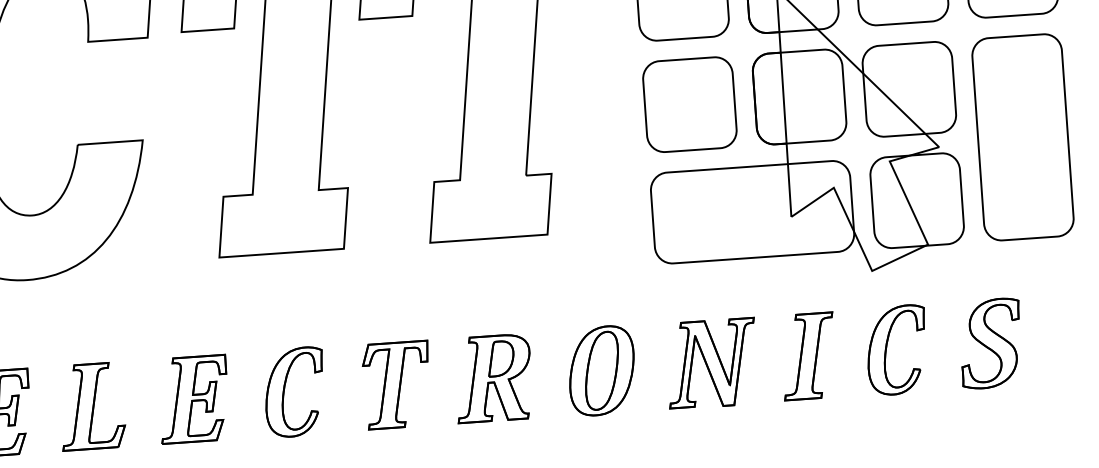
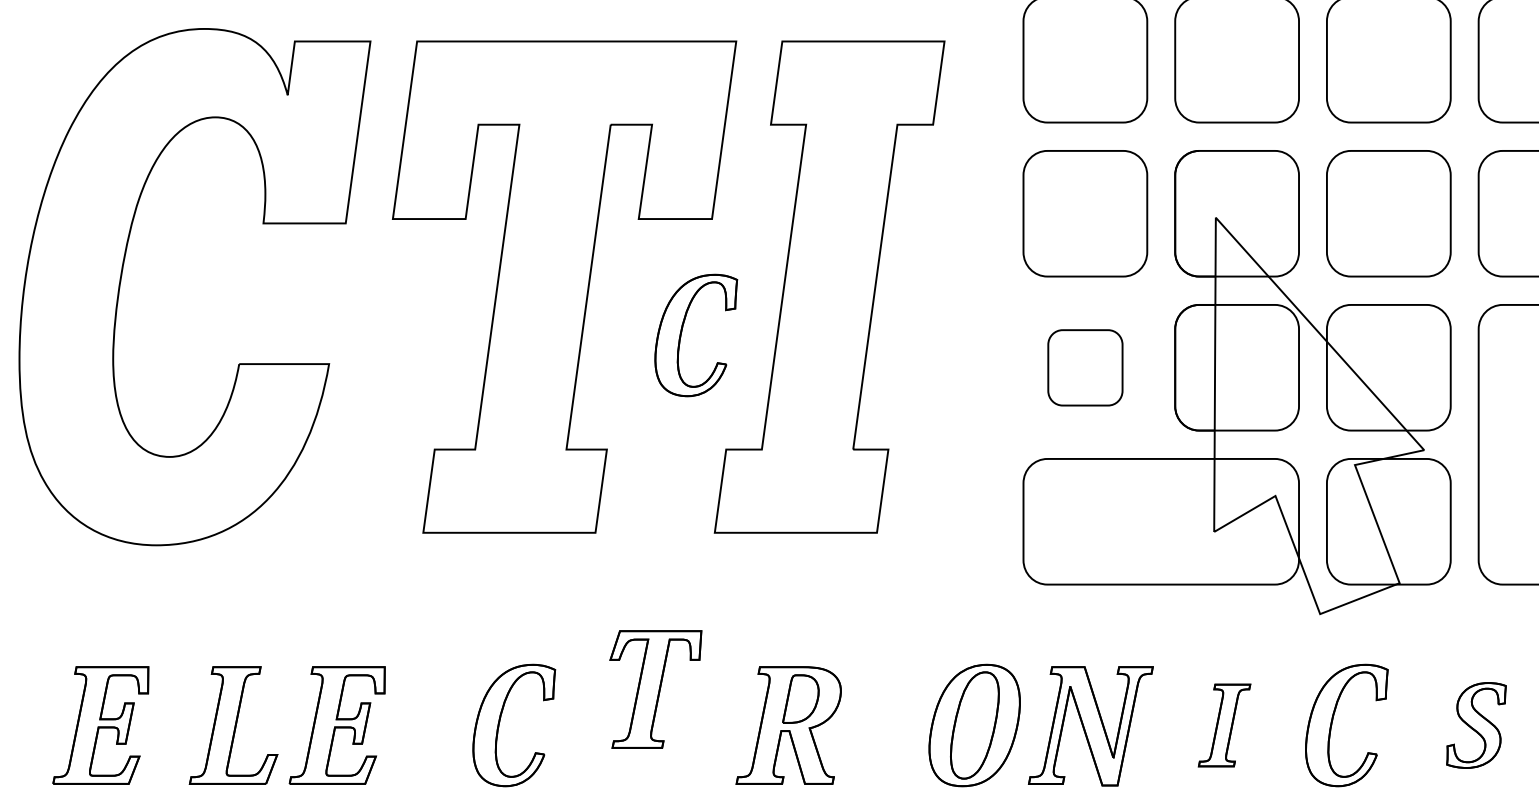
part: (396, 99) -> (682, 332), added
part: (689, 104) -> (1085, 367), size x0.6
part: (990, 343) -> (1476, 725), size x0.7
part: (808, 356) -> (1224, 725), size x0.7
part: (601, 370) -> (974, 725), moved
part: (397, 385) -> (655, 689), moved
part: (193, 399) -> (336, 725), moved

